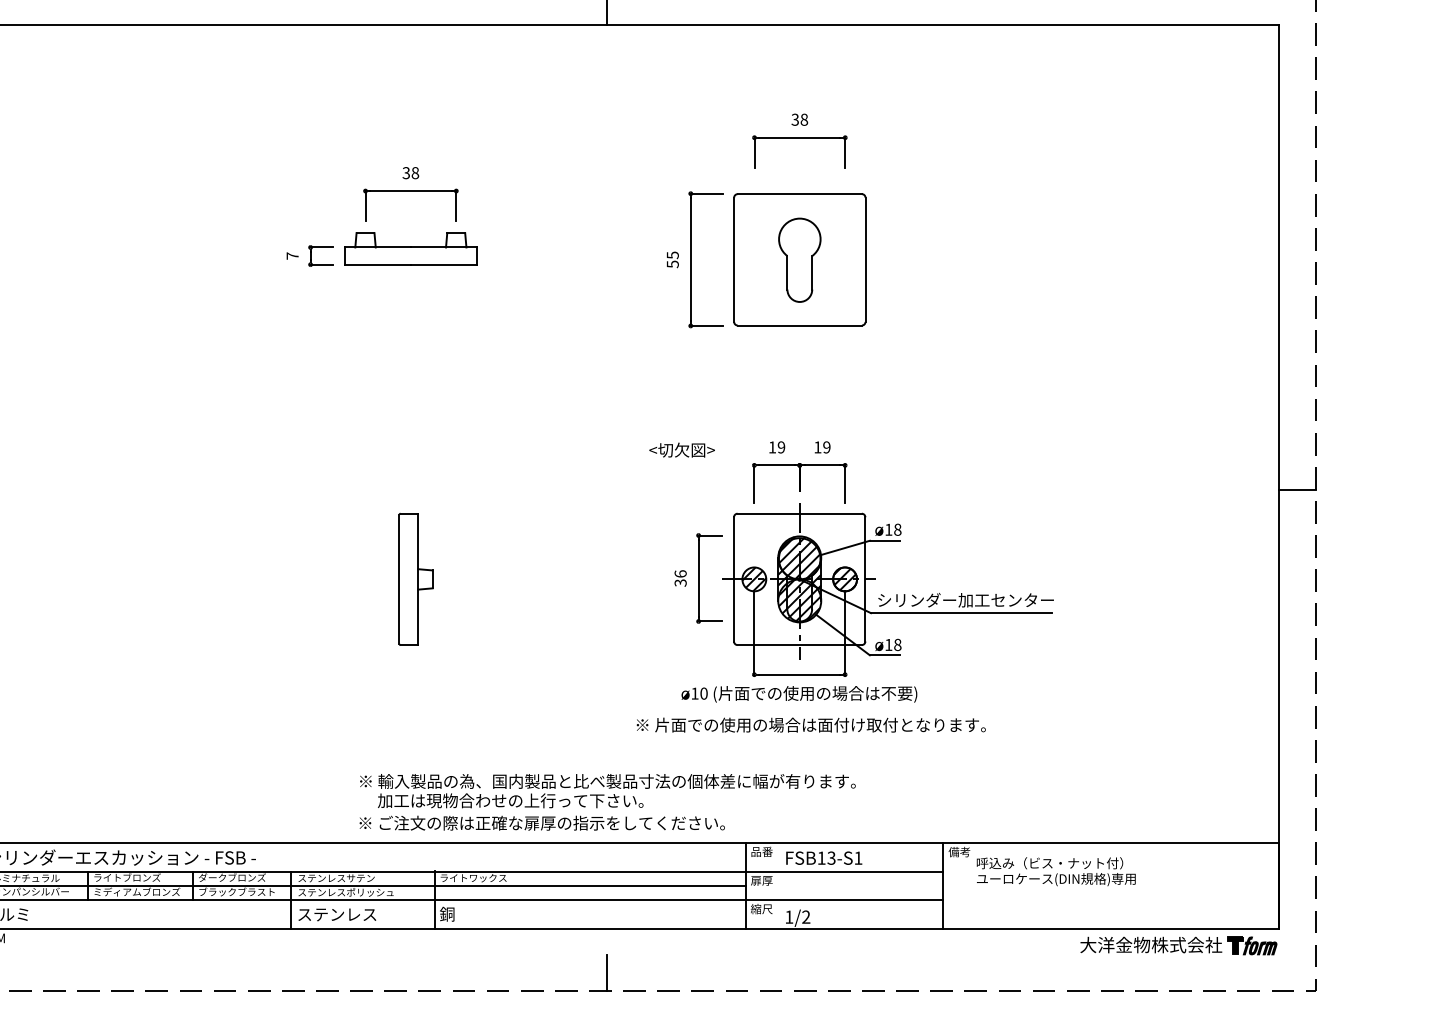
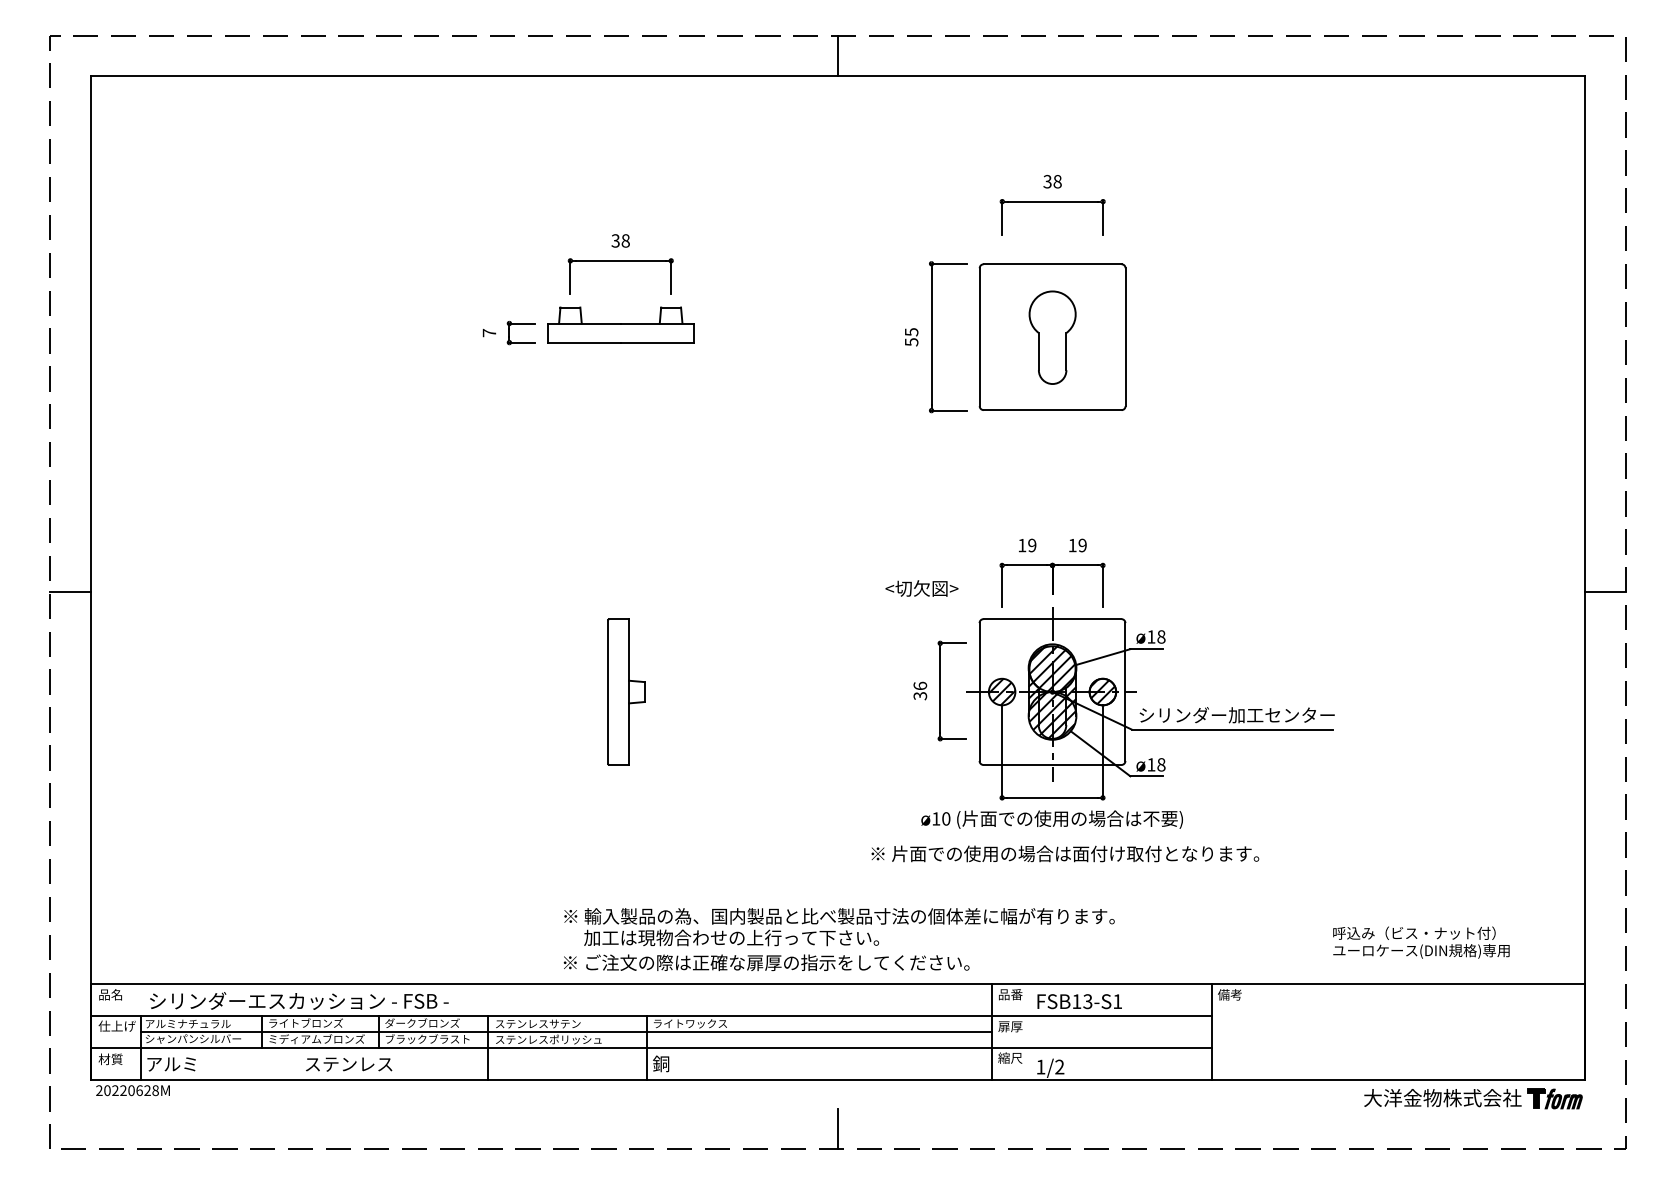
text: (681, 450) -> (921, 588), moved
text: (1056, 871) -> (1421, 942), moved
text: (337, 914) -> (349, 1064), moved

